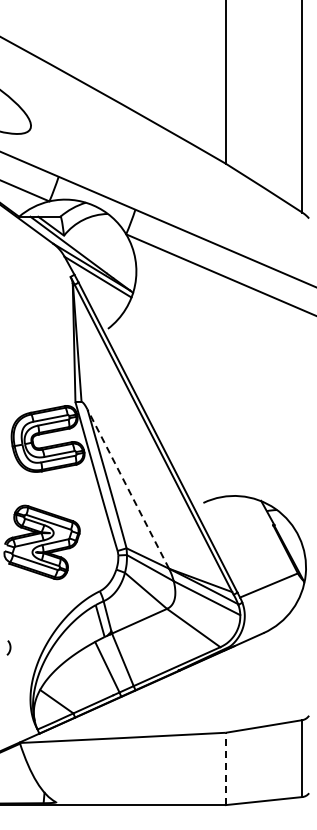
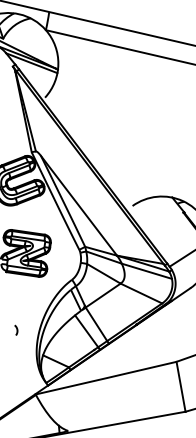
line: (128, 488) -> (79, 205), dashed -> solid
line: (225, 768) -> (180, 386), dashed -> solid

